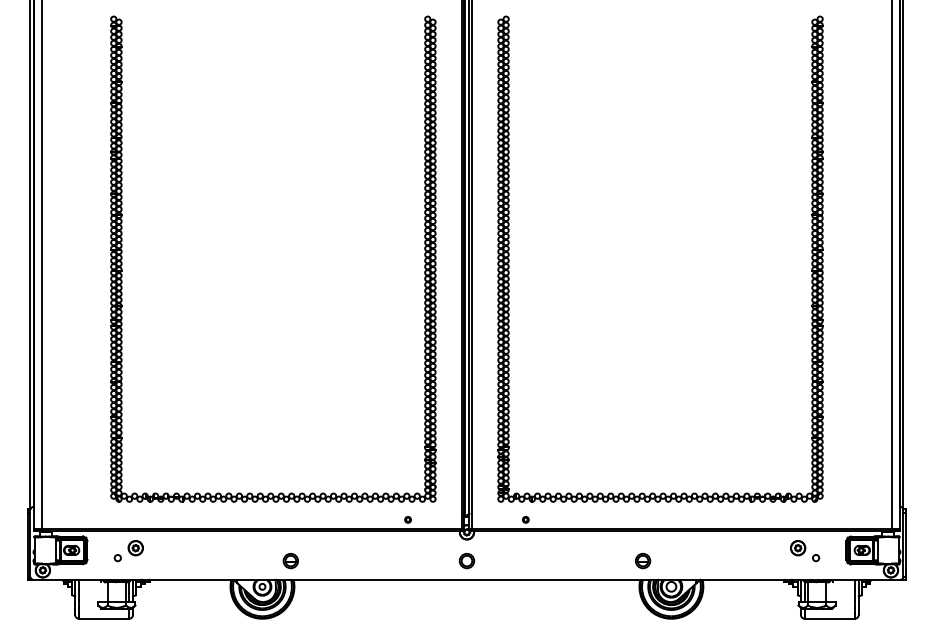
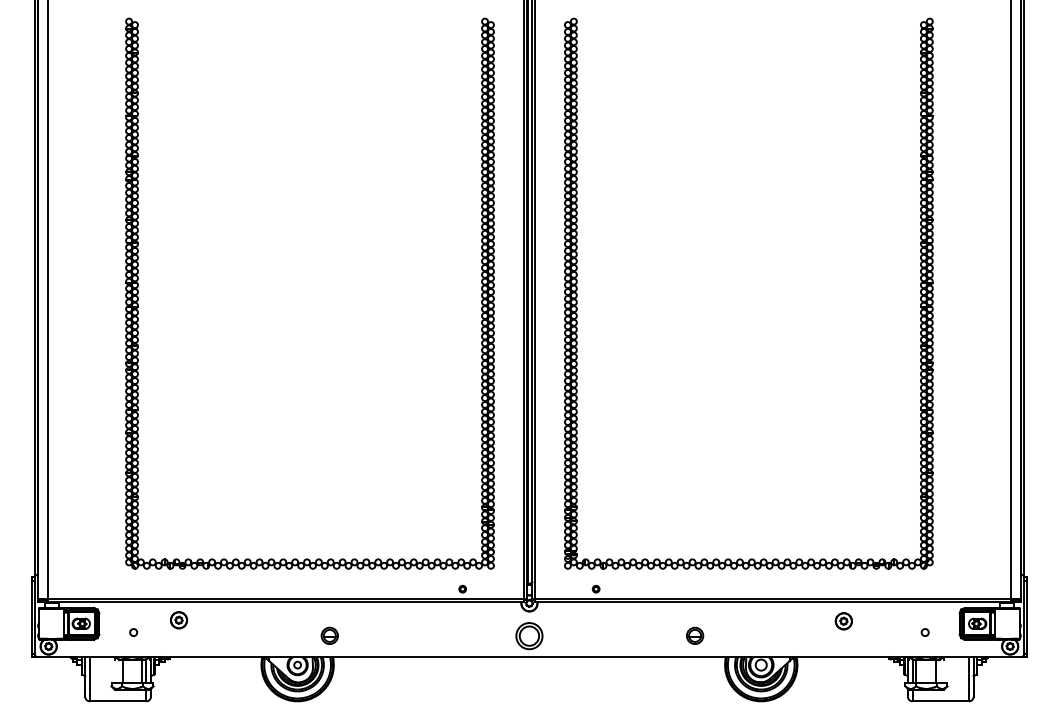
part: (136, 548) -> (179, 620), moved
part: (797, 548) -> (843, 621), moved
part: (467, 560) -> (529, 635), size x1.6
part: (643, 560) -> (695, 635), moved

